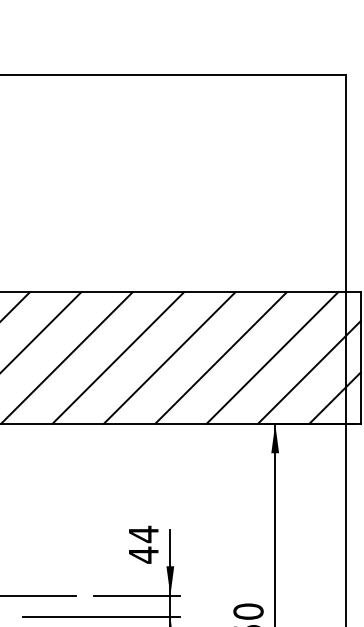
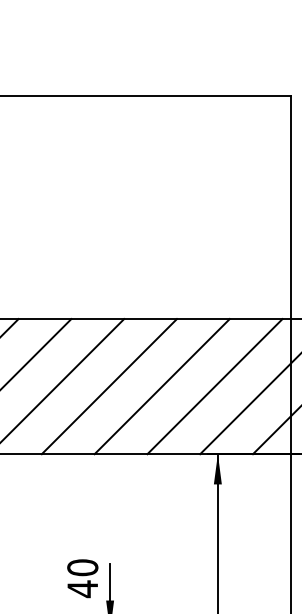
text: (143, 534) -> (82, 567), 44 -> 40

